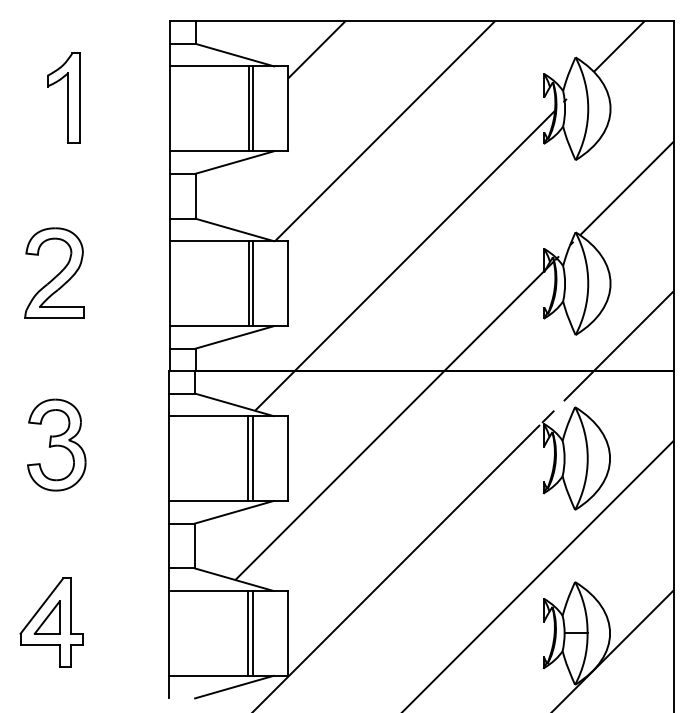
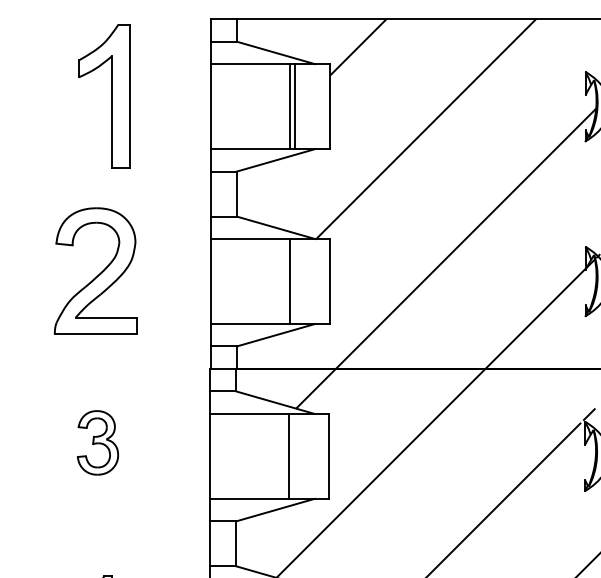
part: (63, 97) -> (104, 95), size x1.6
part: (54, 272) -> (95, 270), size x1.4
line: (253, 283) -> (294, 281), removed
part: (56, 444) -> (97, 442), size x0.7
line: (252, 458) -> (293, 456), removed

